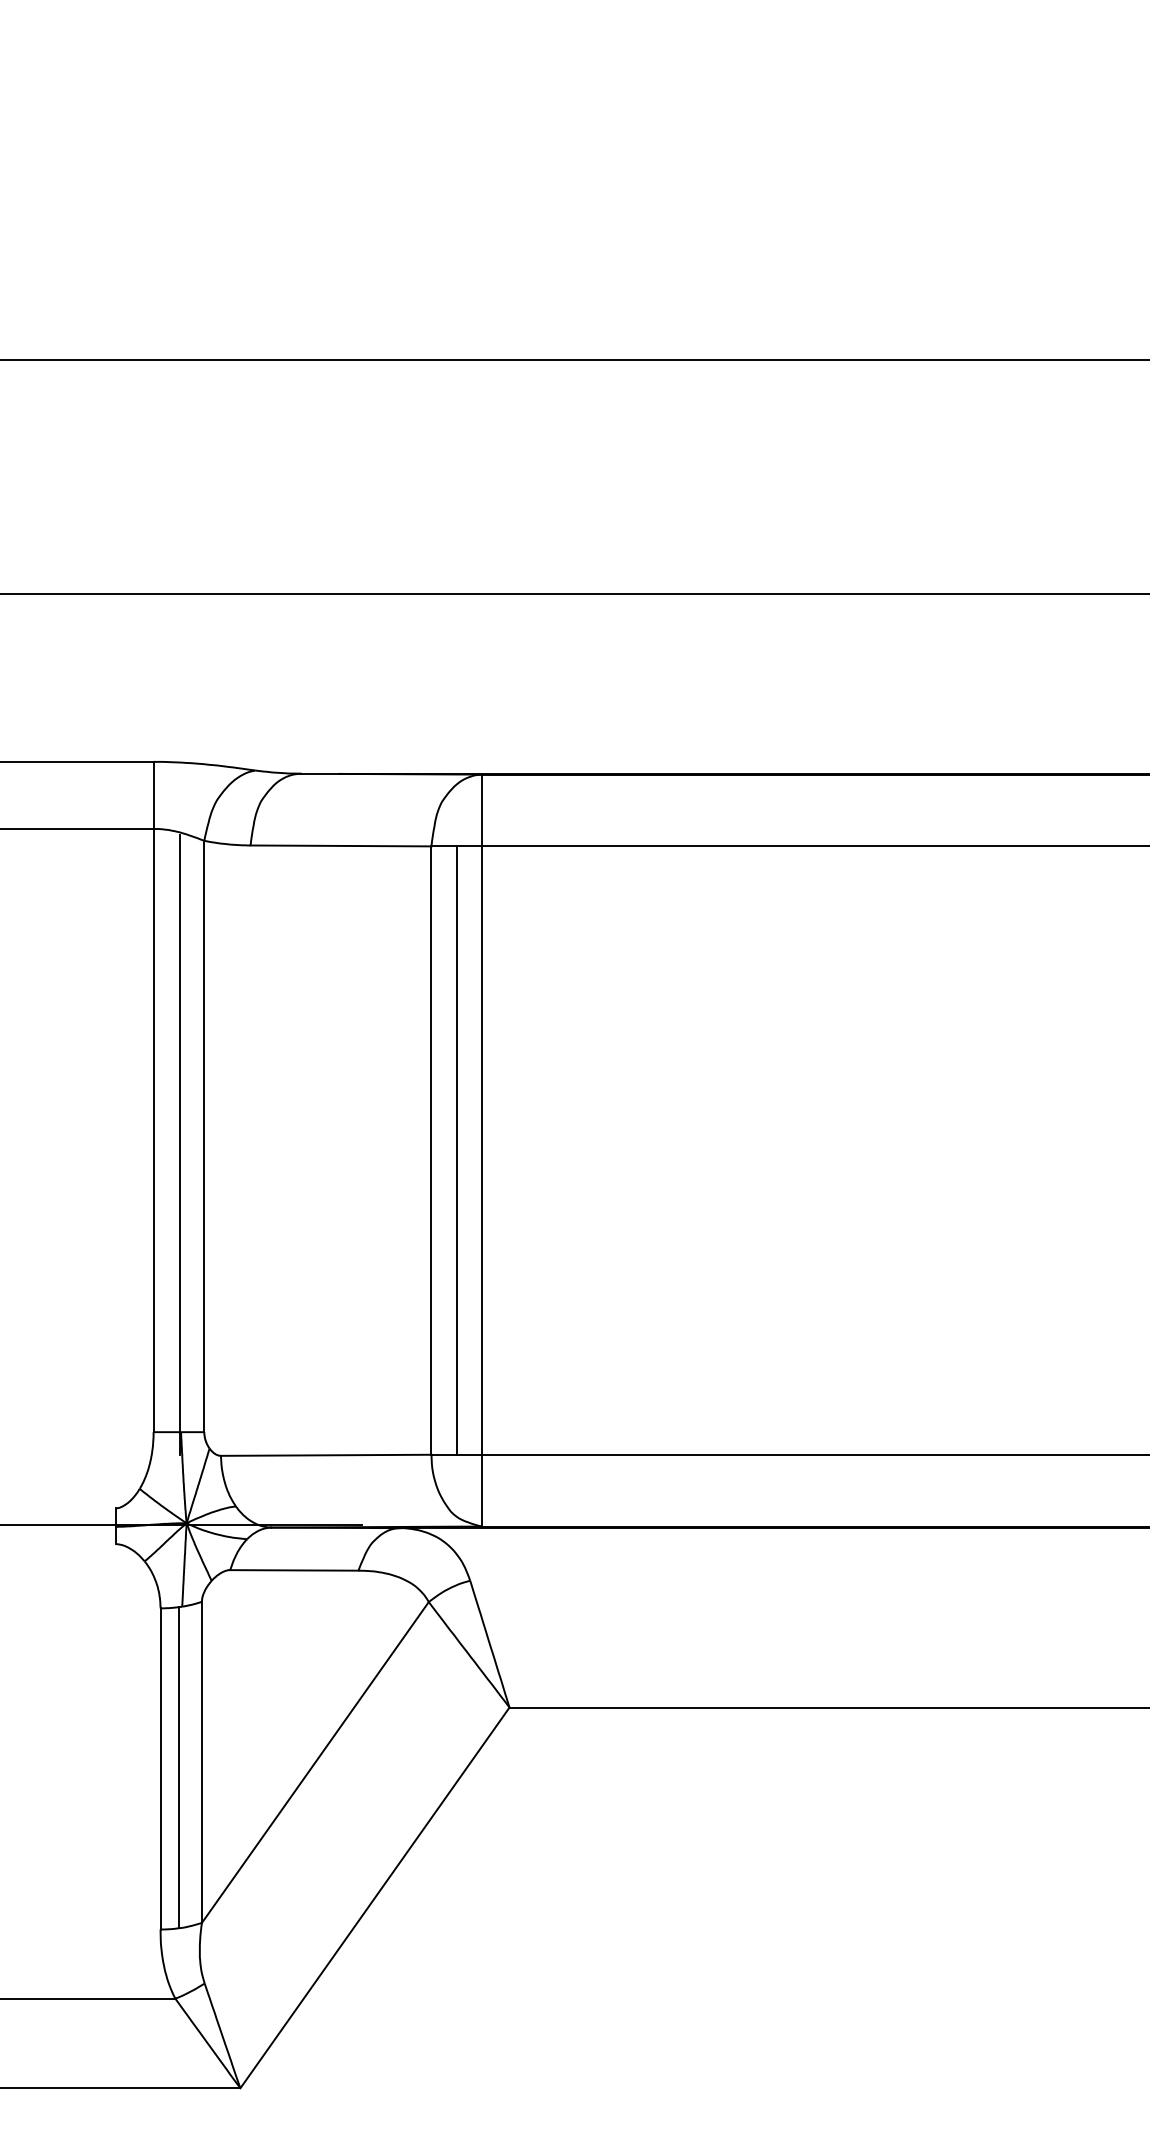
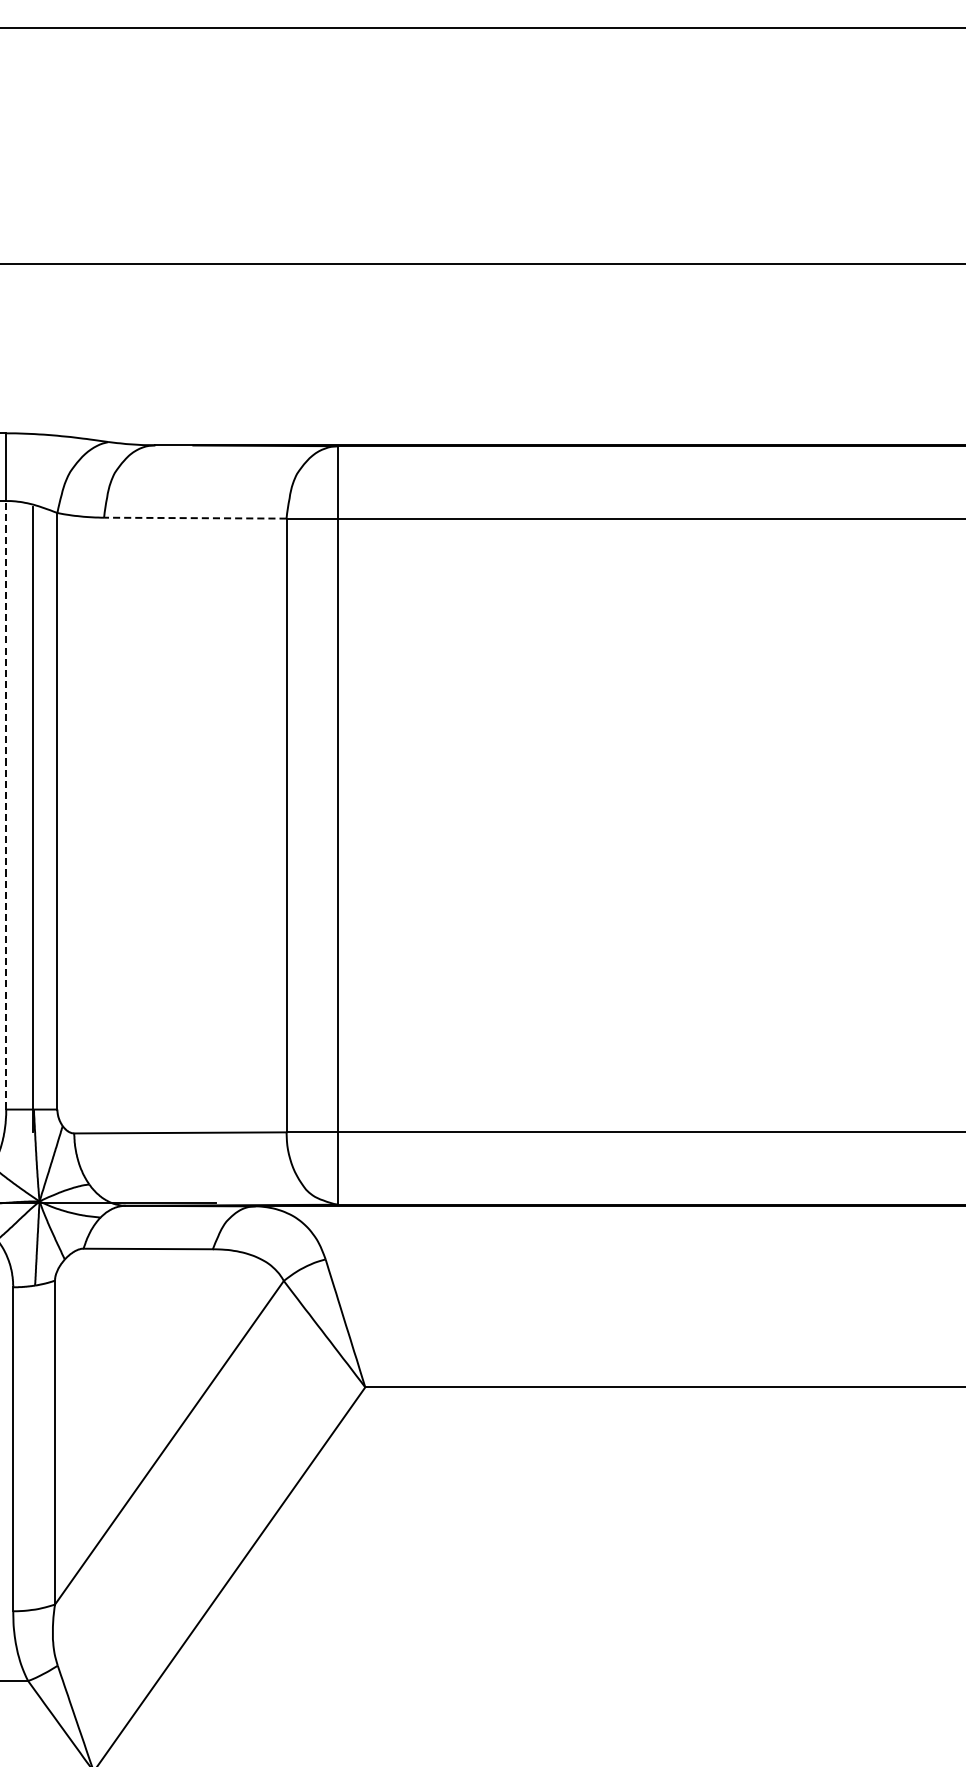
line: (340, 845) -> (194, 517), solid -> dashed
line: (153, 1130) -> (6, 805), solid -> dashed
line: (456, 1150) -> (311, 825), removed
line: (178, 1767) -> (31, 1447), removed

